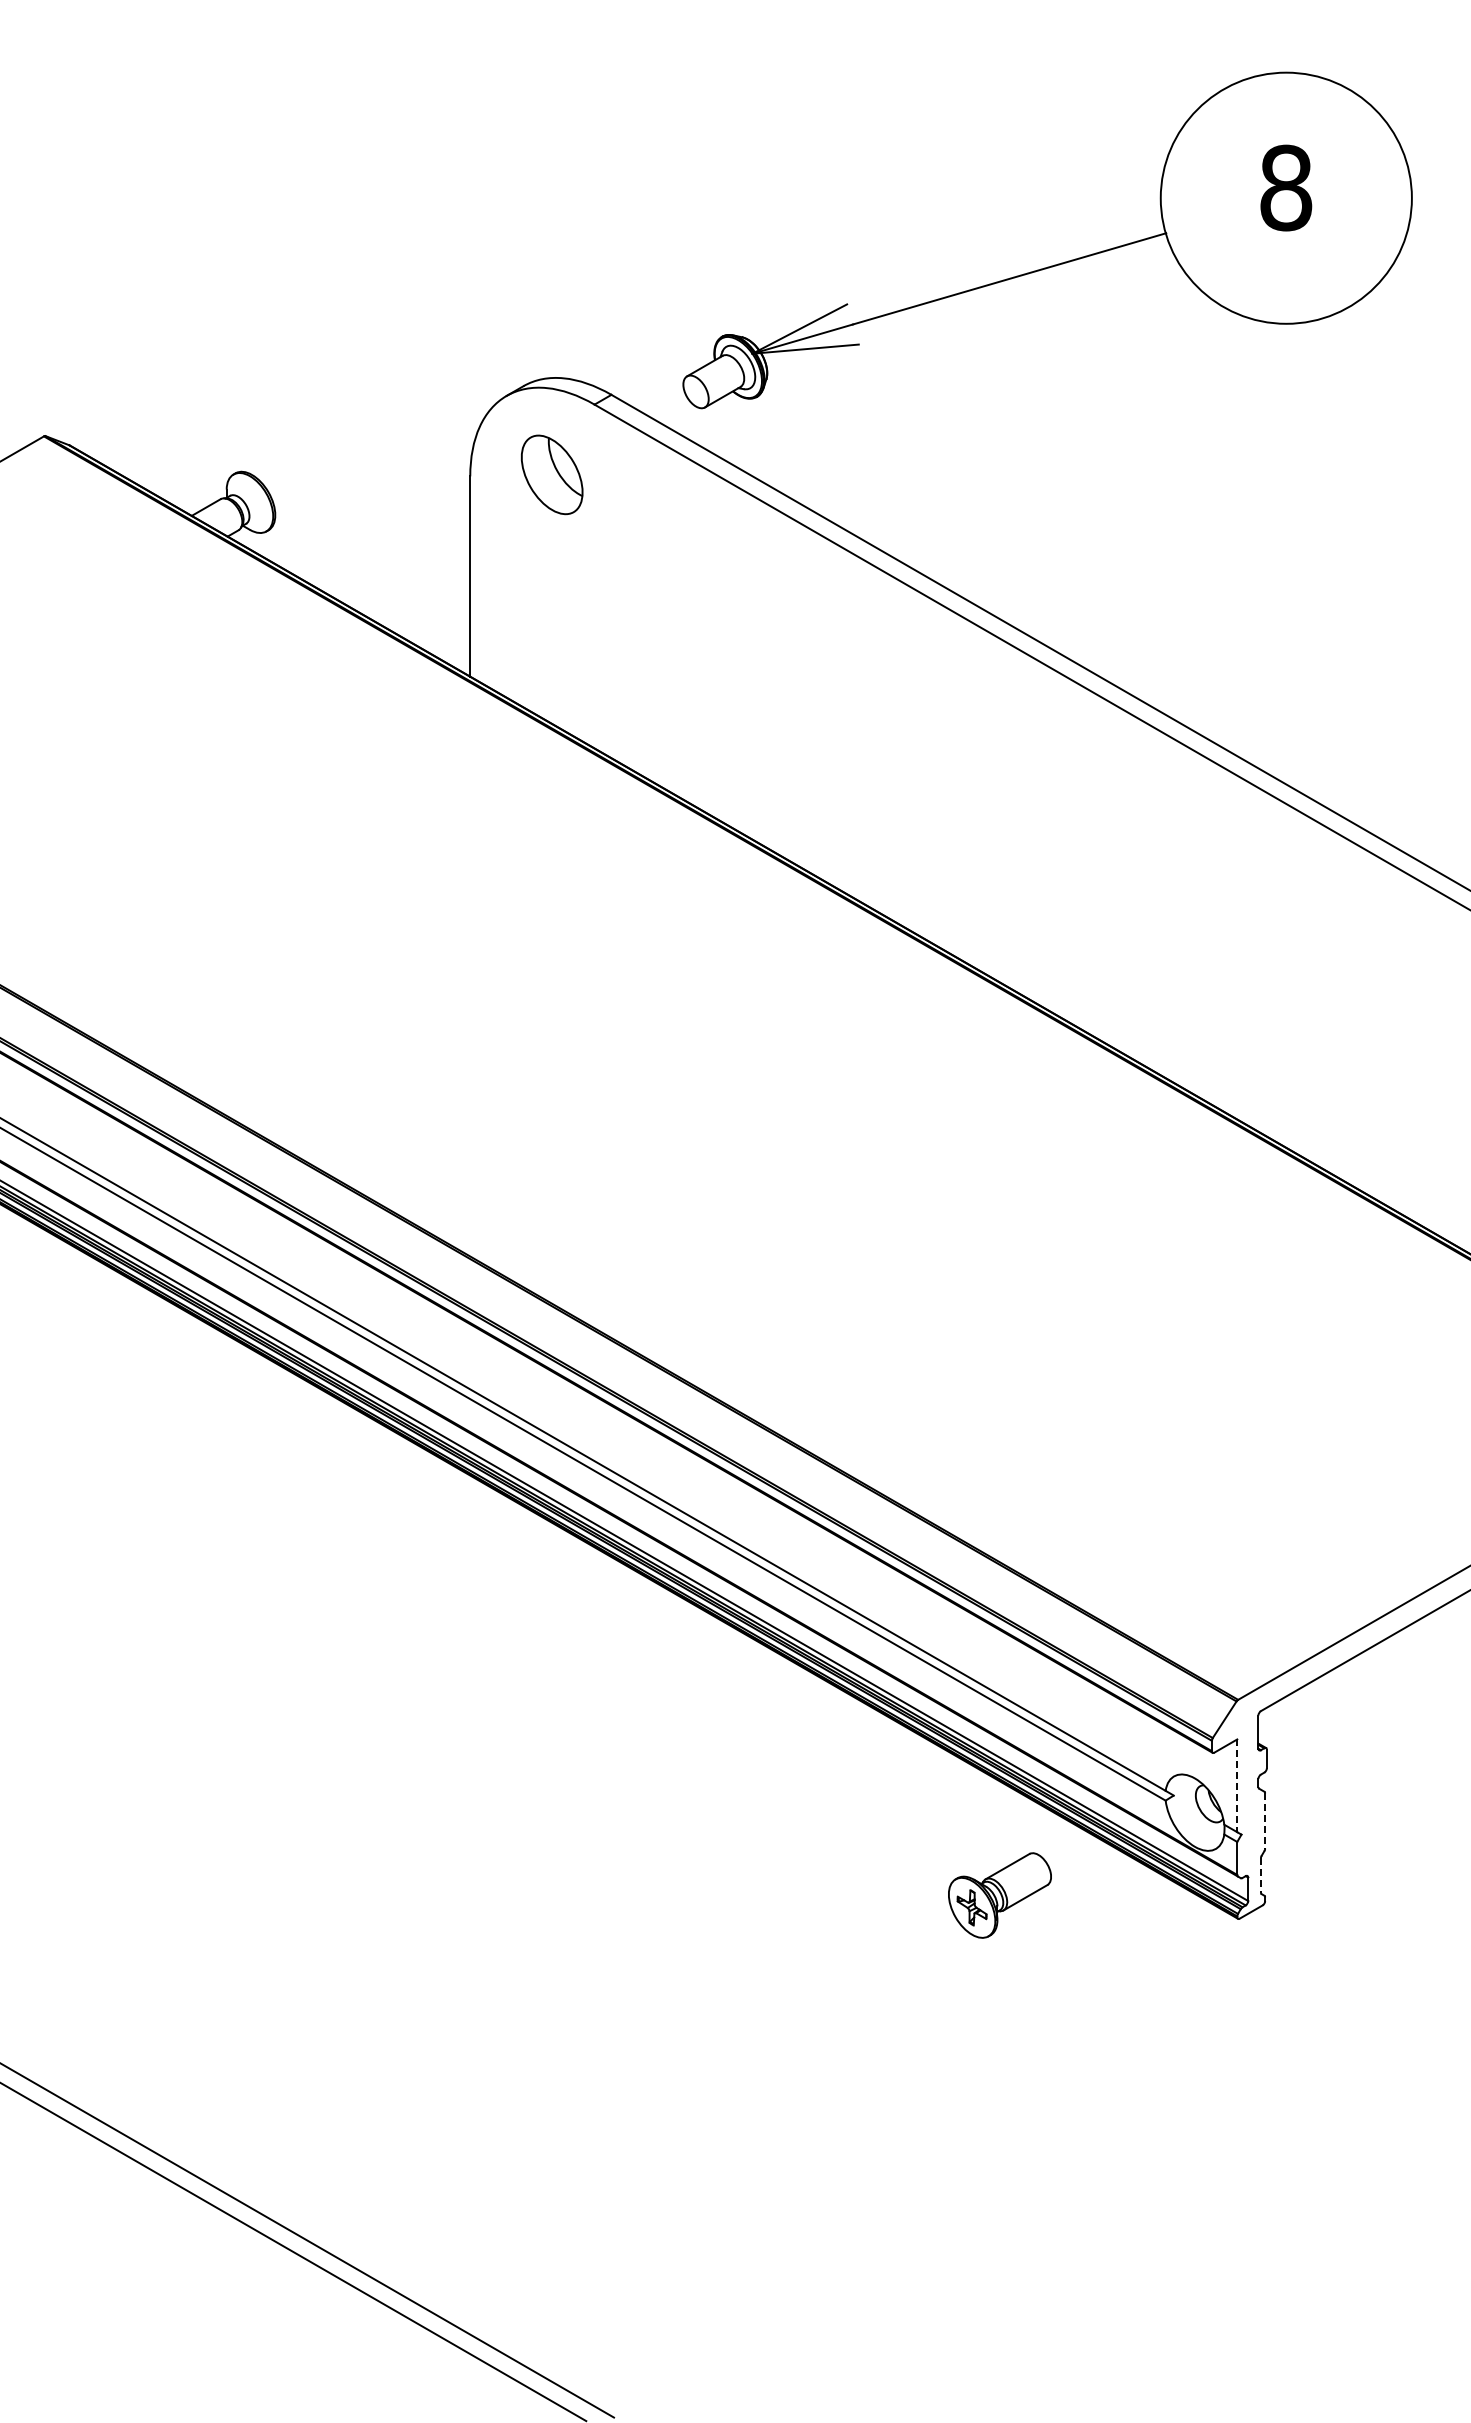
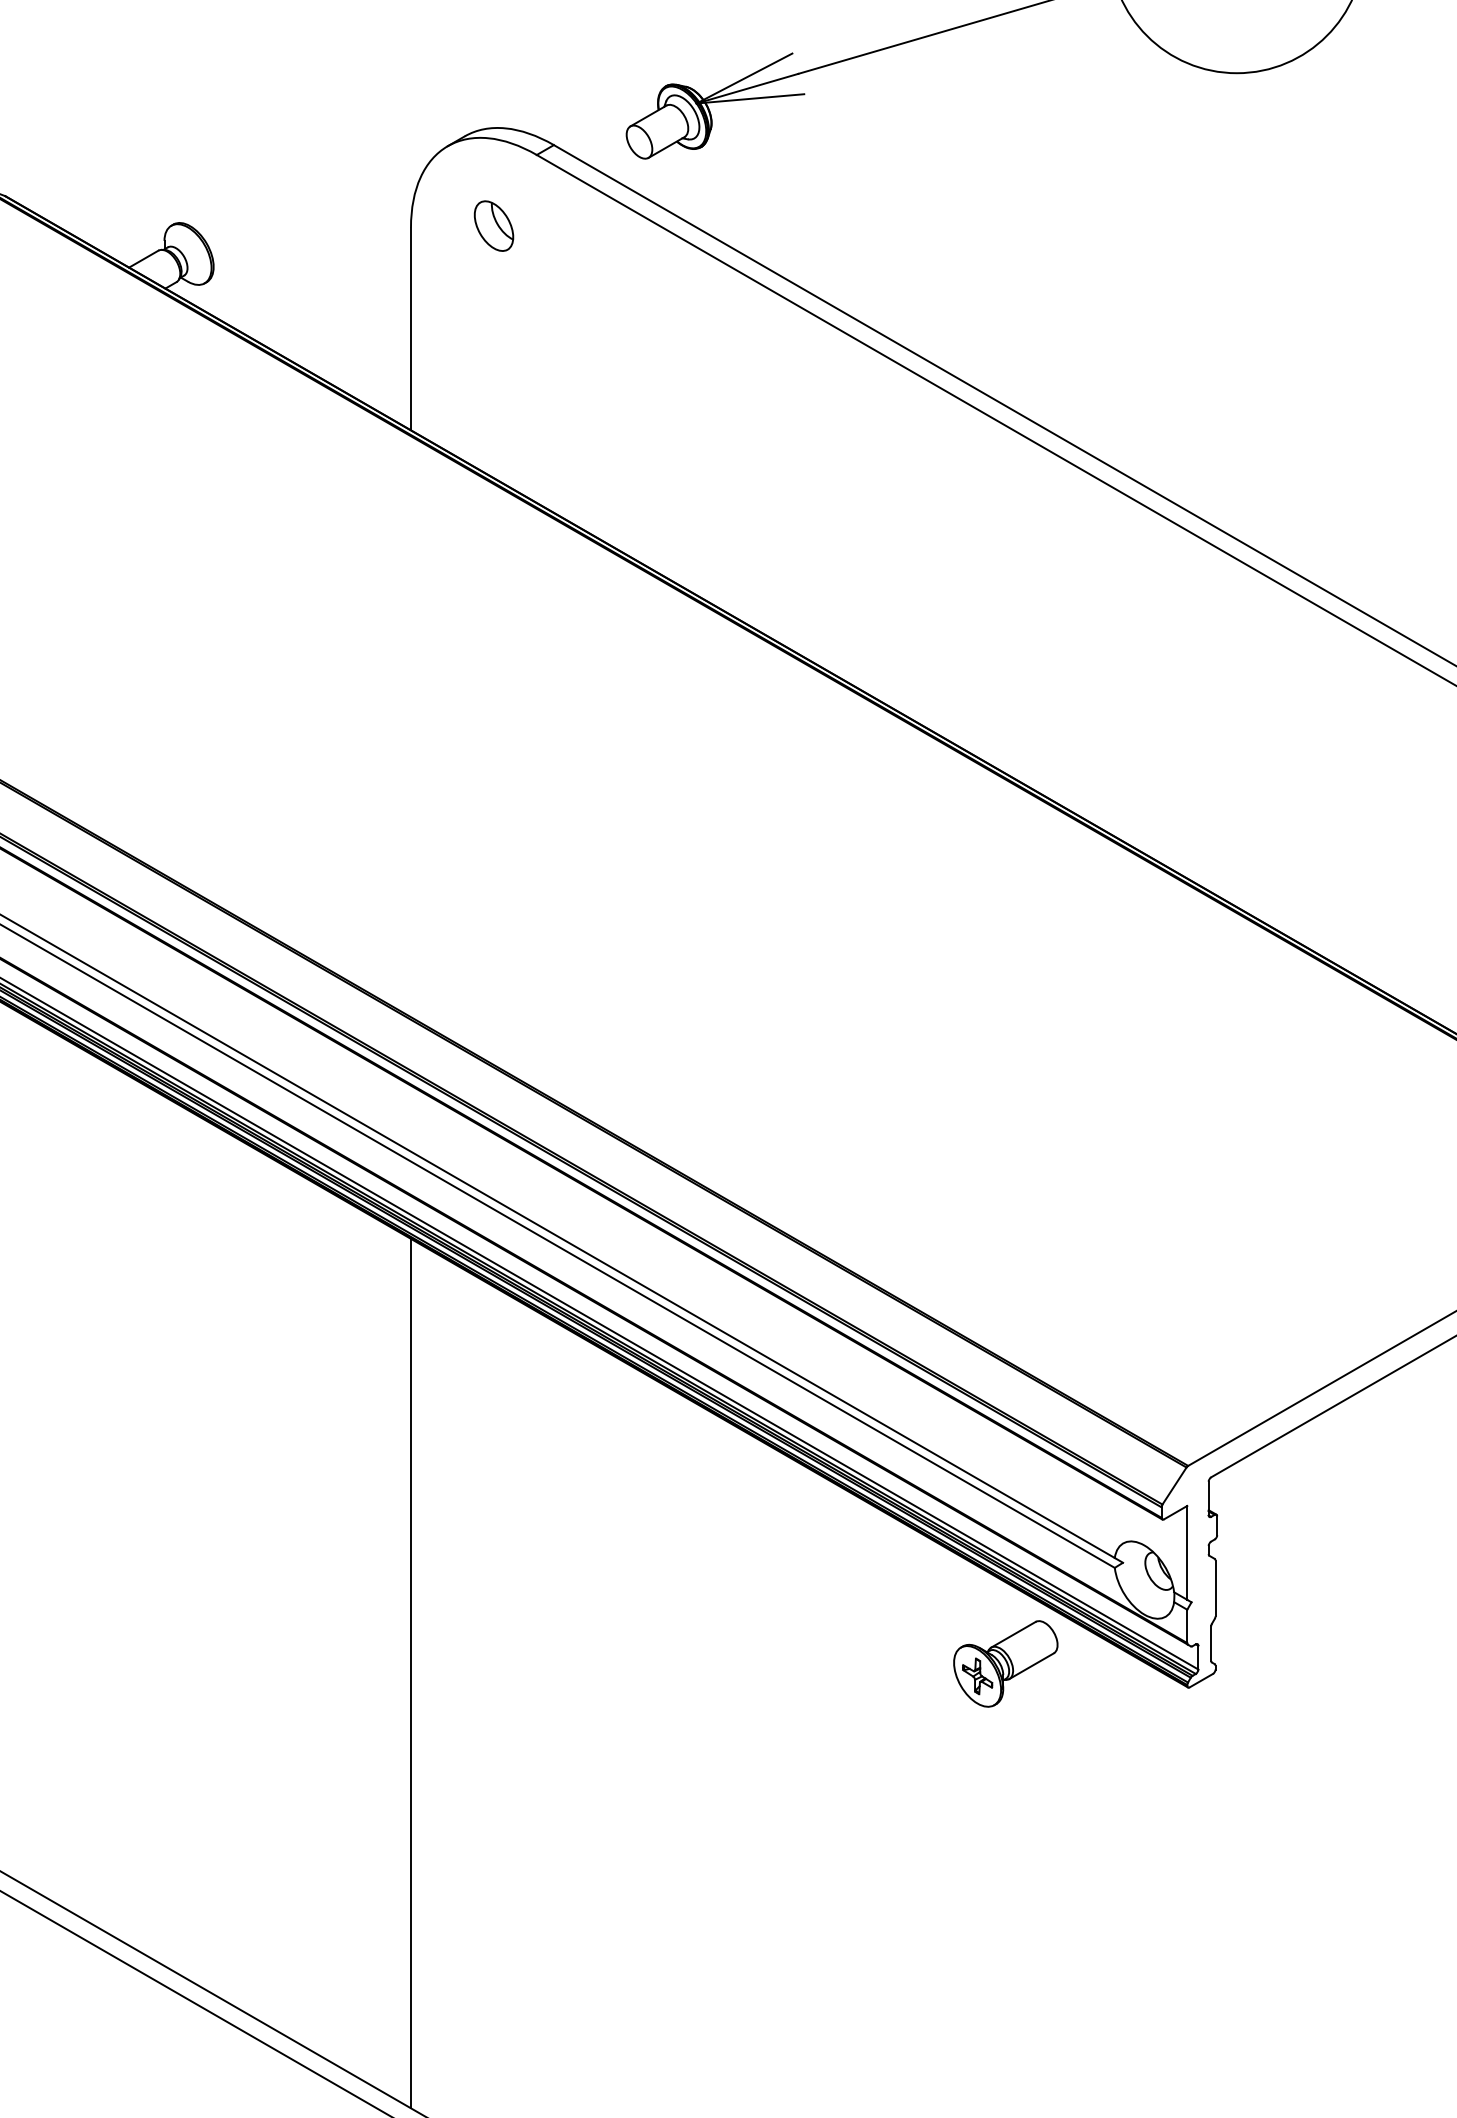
part: (552, 474) -> (494, 225), size x0.62
line: (1237, 1786) -> (1187, 1553), dashed -> solid
line: (1265, 1820) -> (1215, 1588), dashed -> solid
line: (1260, 1875) -> (1210, 1643), dashed -> solid
part: (999, 1895) -> (1005, 1663), moved
line: (470, 1904) -> (411, 1673), added

